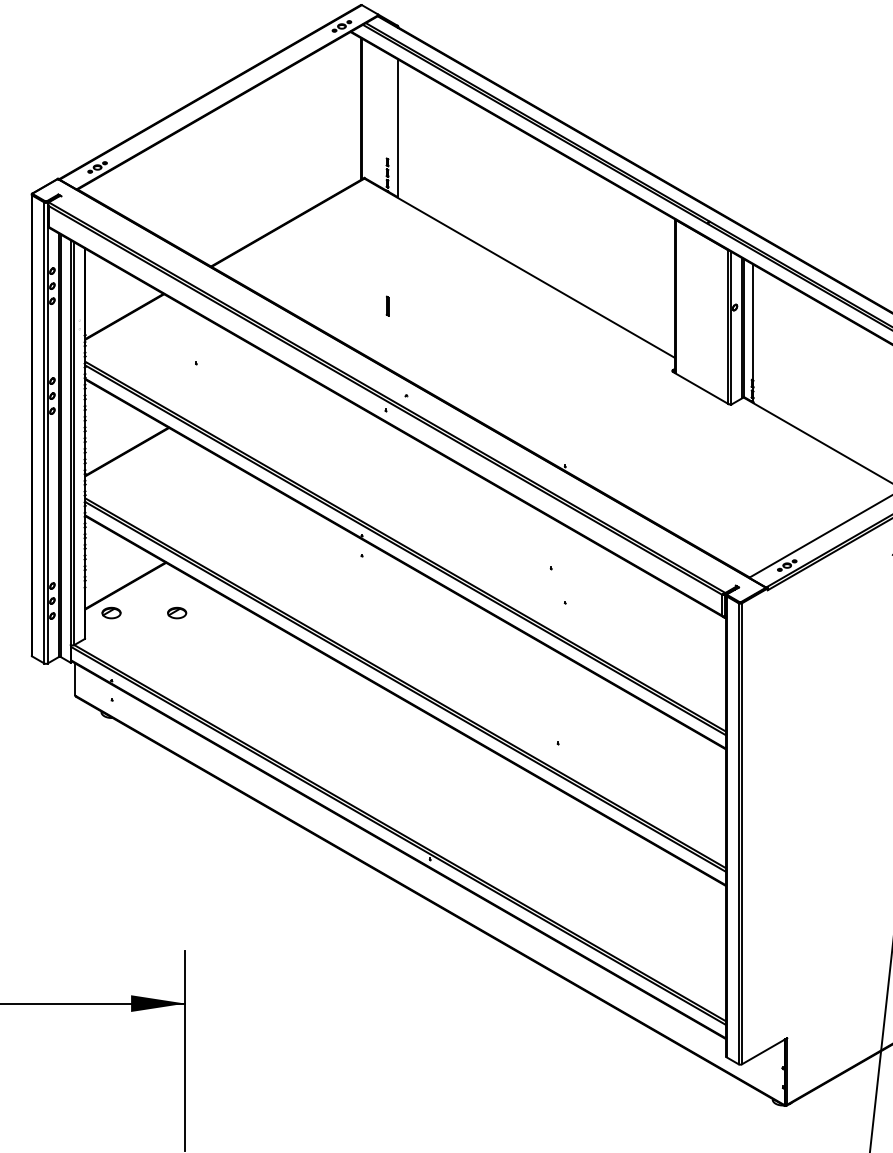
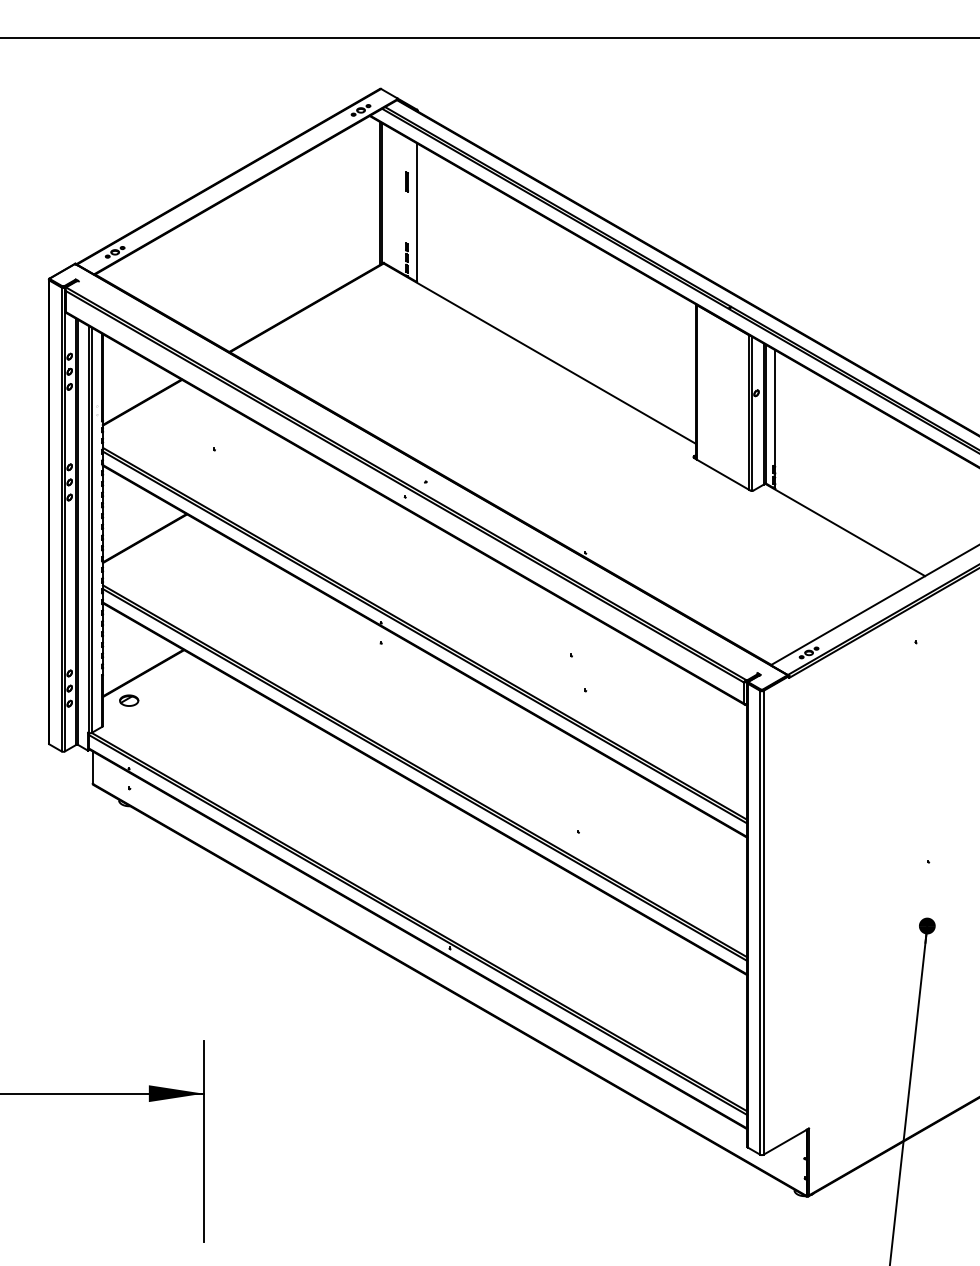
line: (387, 305) -> (406, 181), moved
part: (177, 612) -> (195, 700), removed

